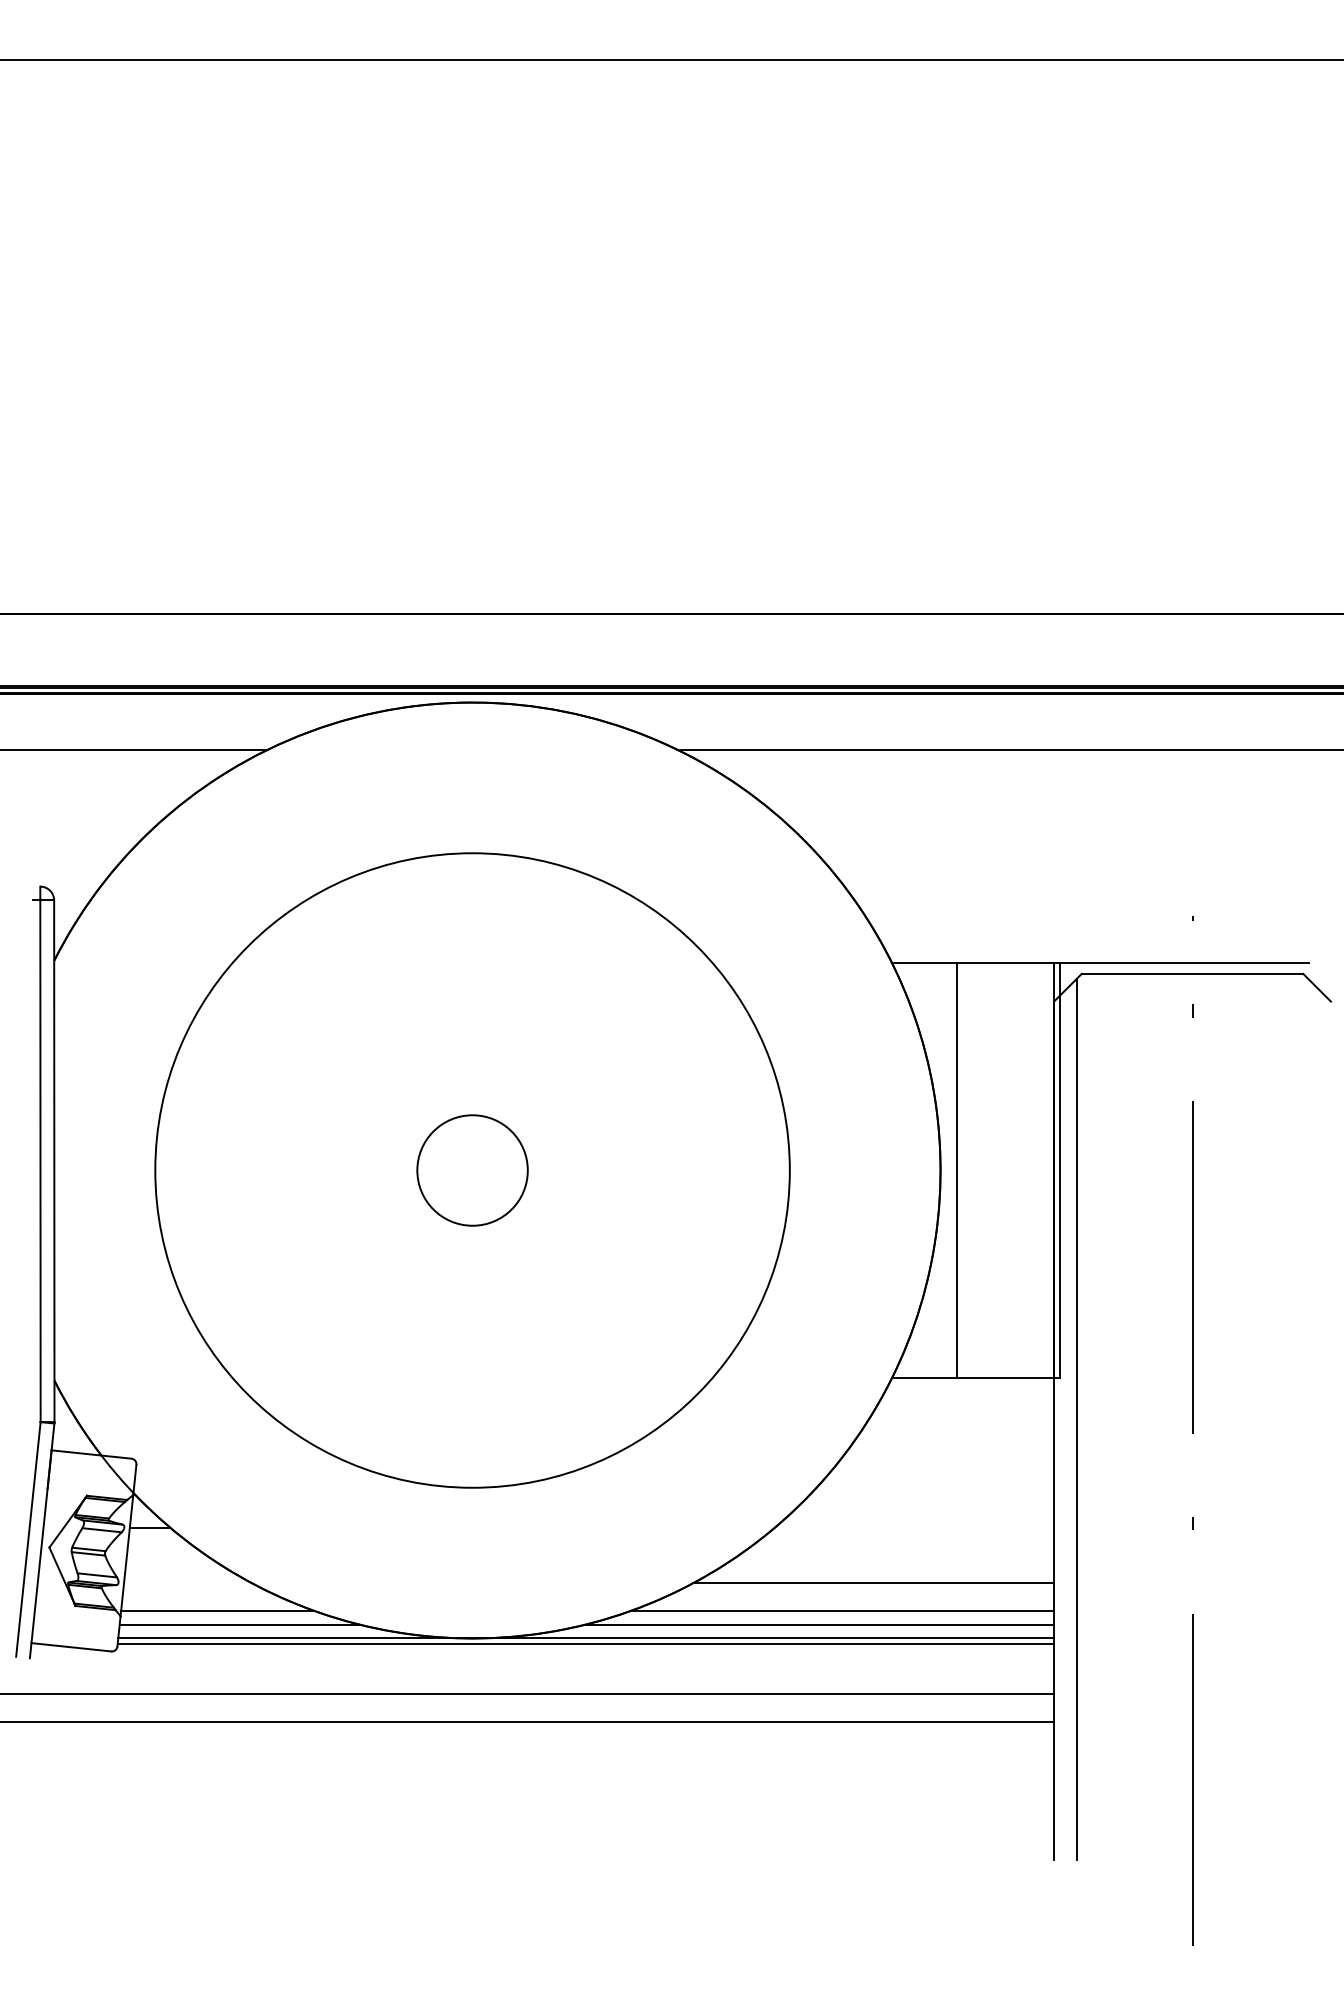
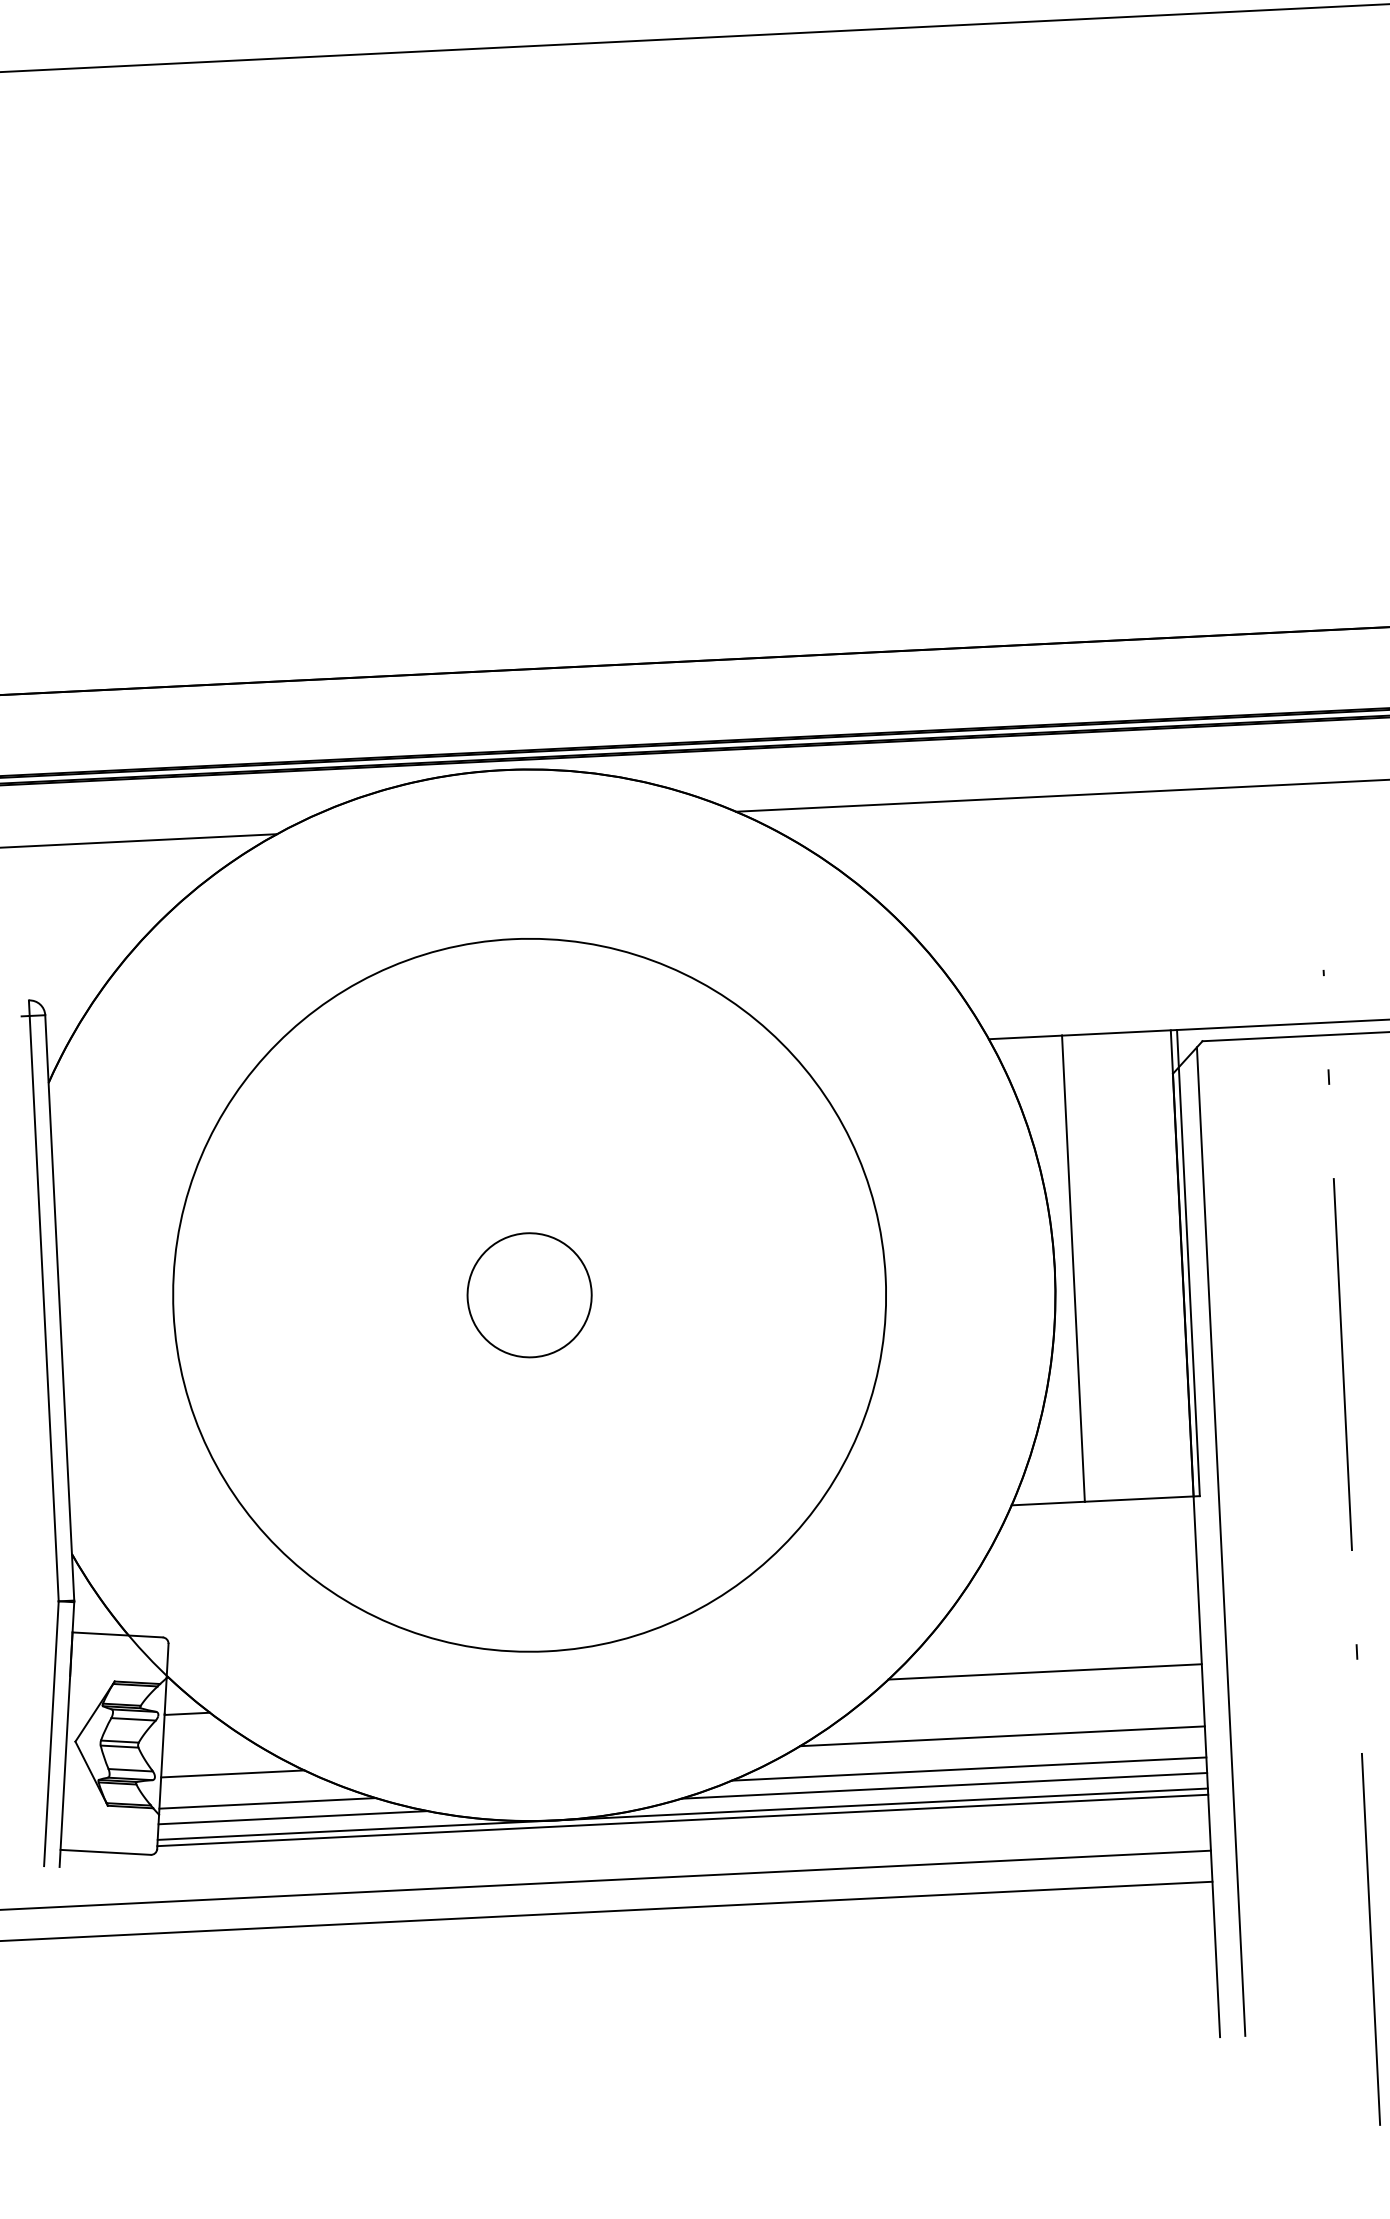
line: (914, 1527) -> (1045, 1671), added
line: (187, 1583) -> (232, 1774), added

